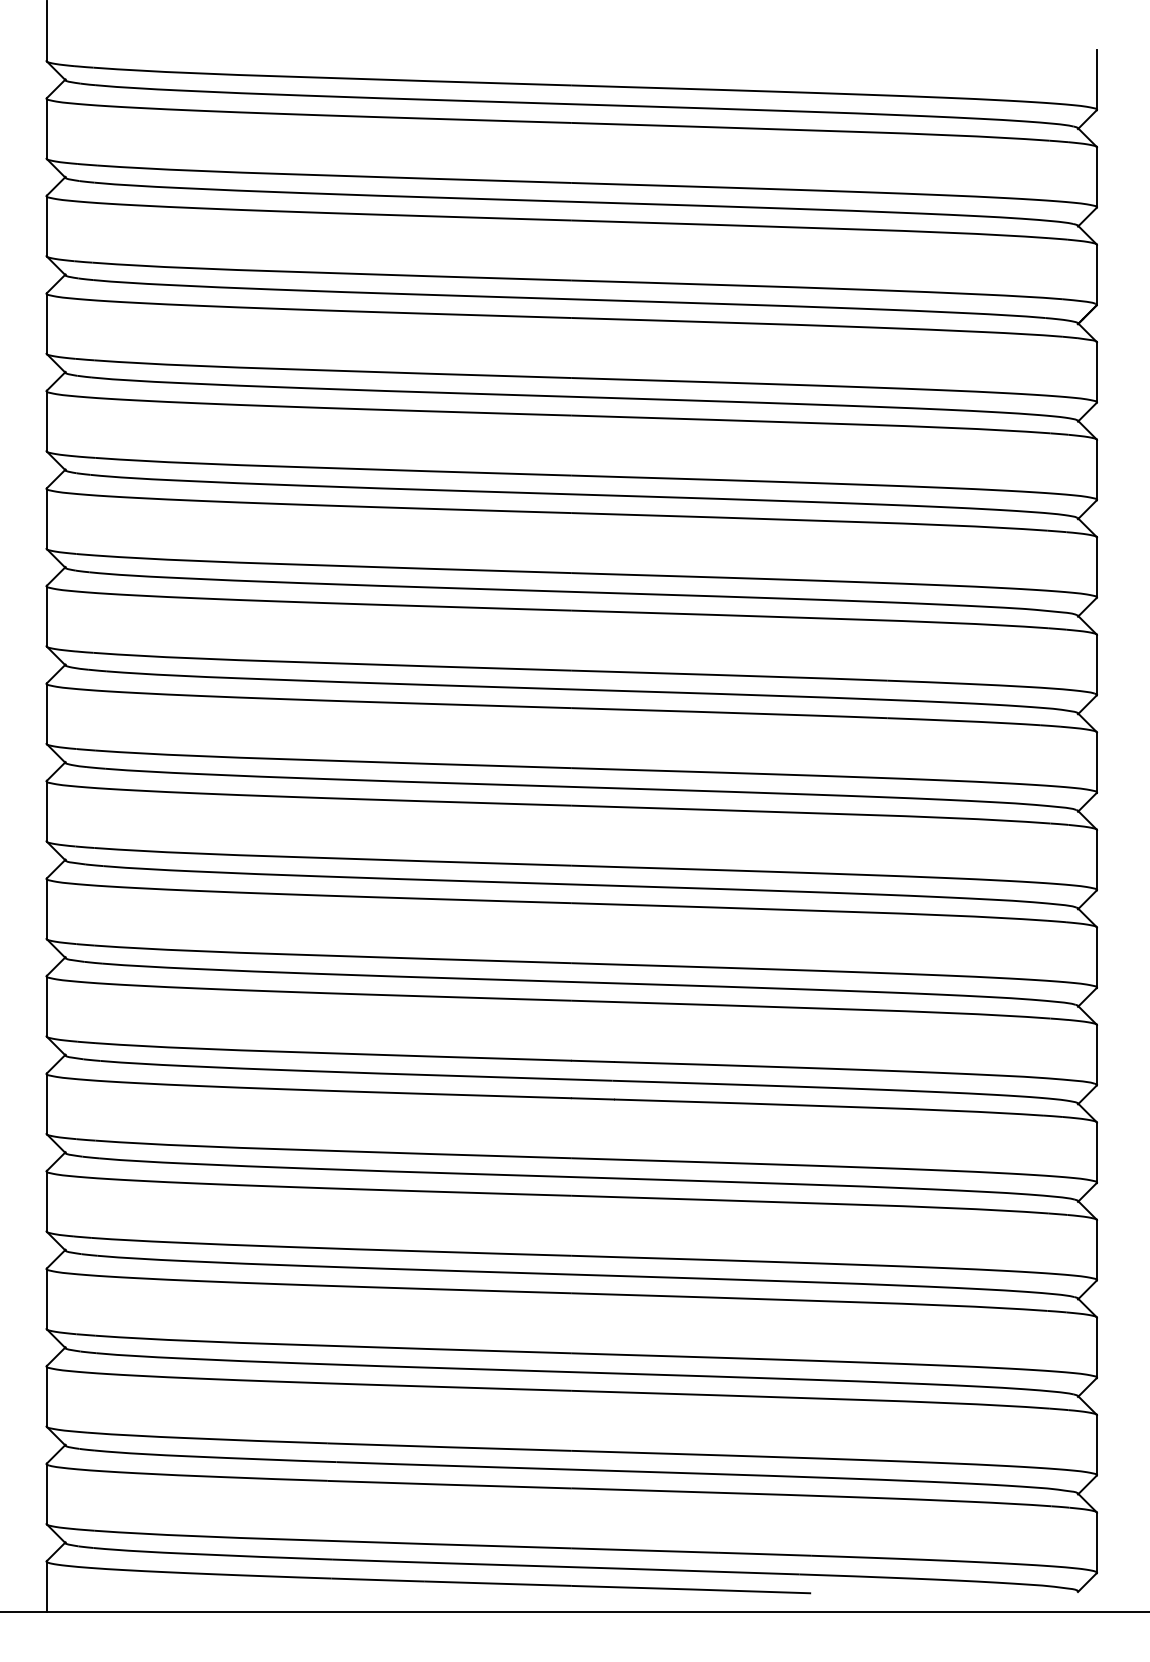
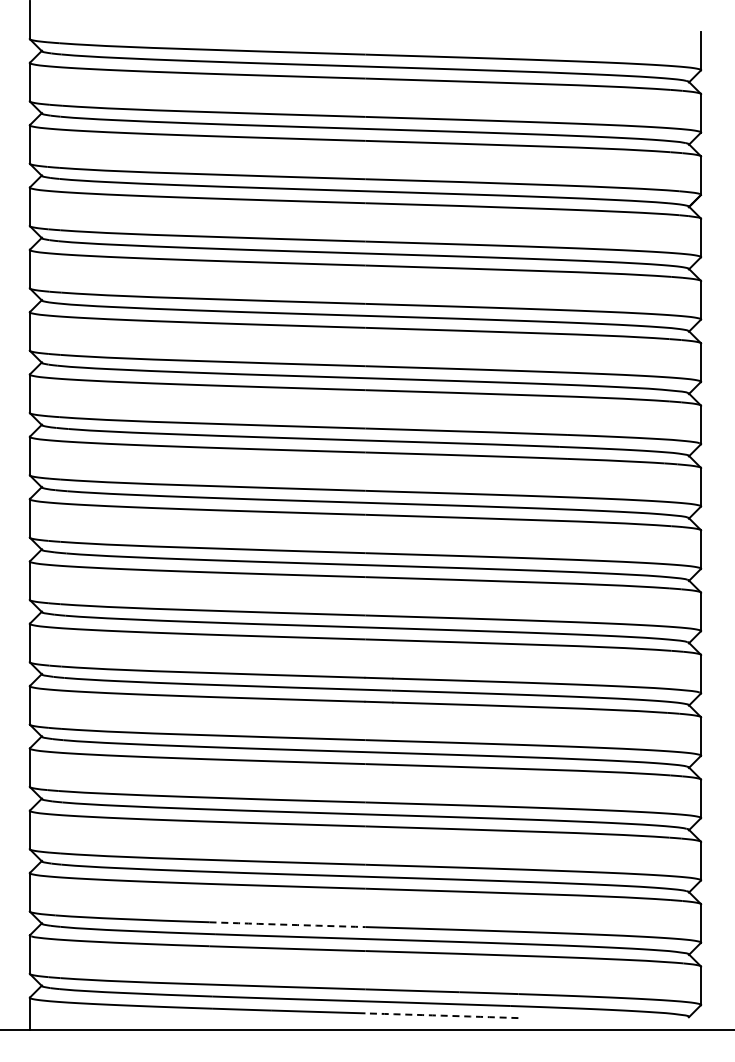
arc: (449, 1446) -> (287, 924), solid -> dashed
arc: (690, 1589) -> (441, 1015), solid -> dashed

